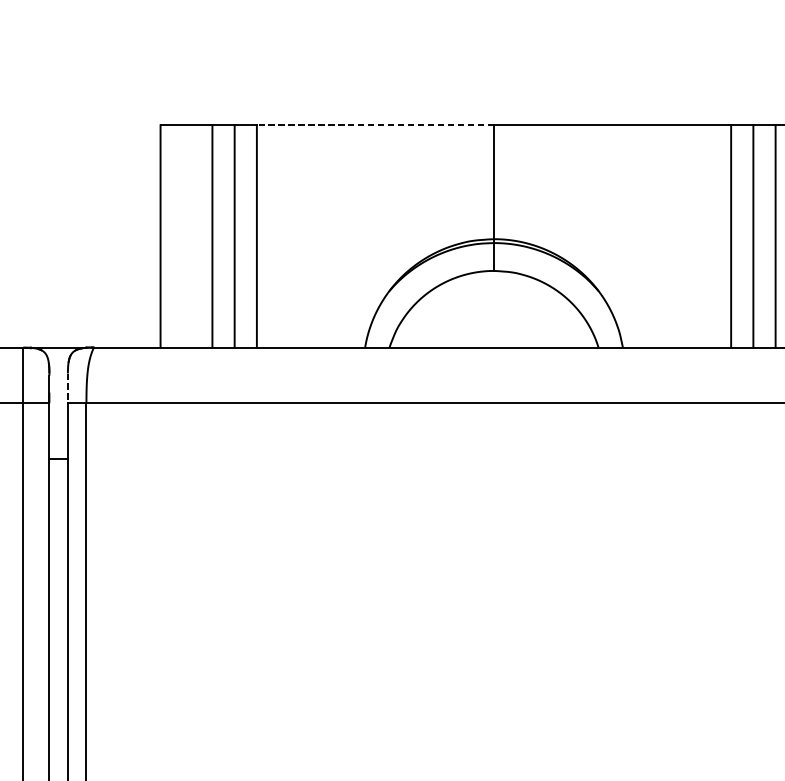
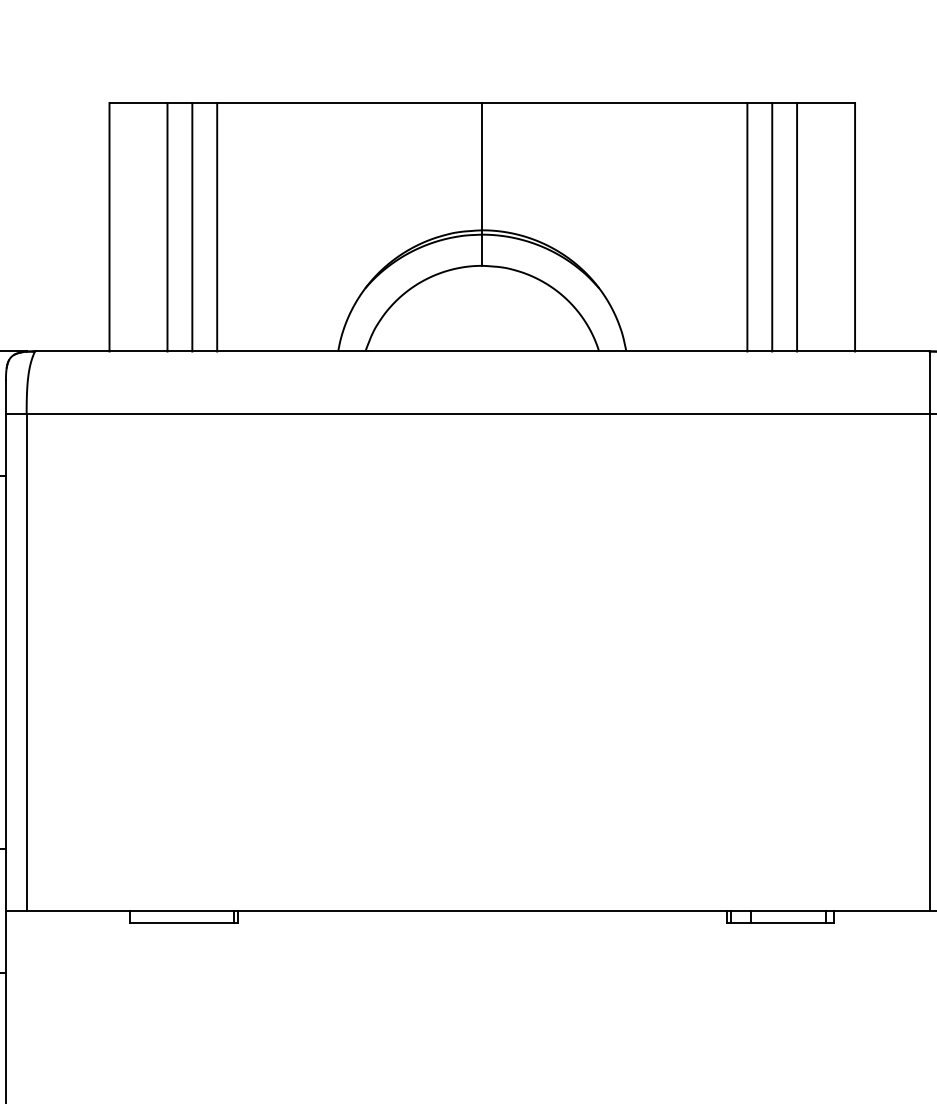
line: (375, 124) -> (349, 102), dashed -> solid
line: (67, 388) -> (5, 397), dashed -> solid

